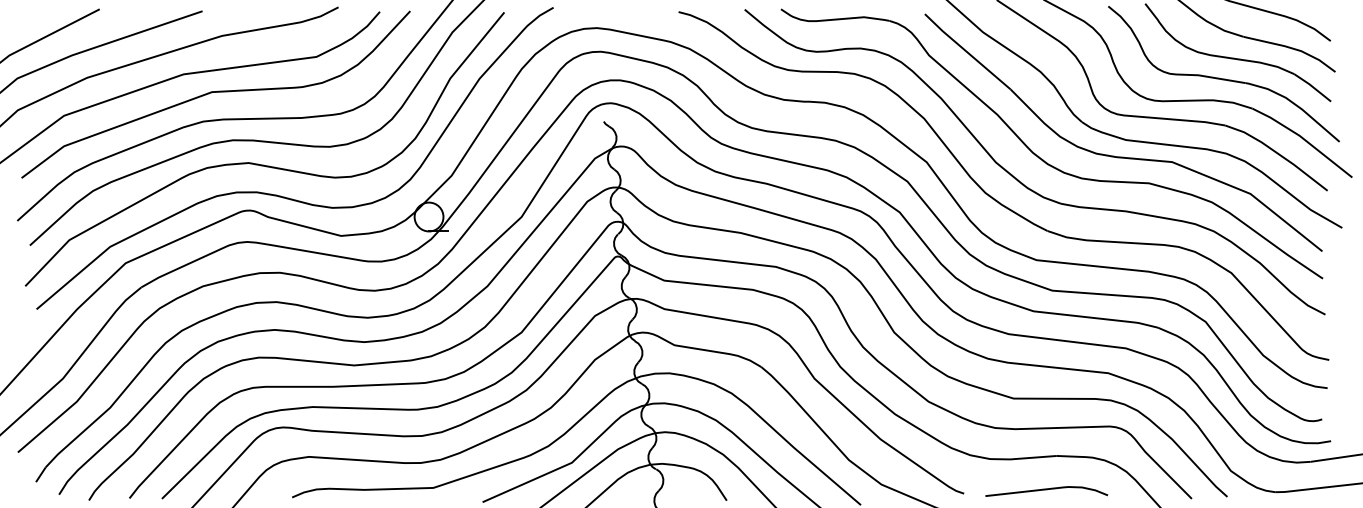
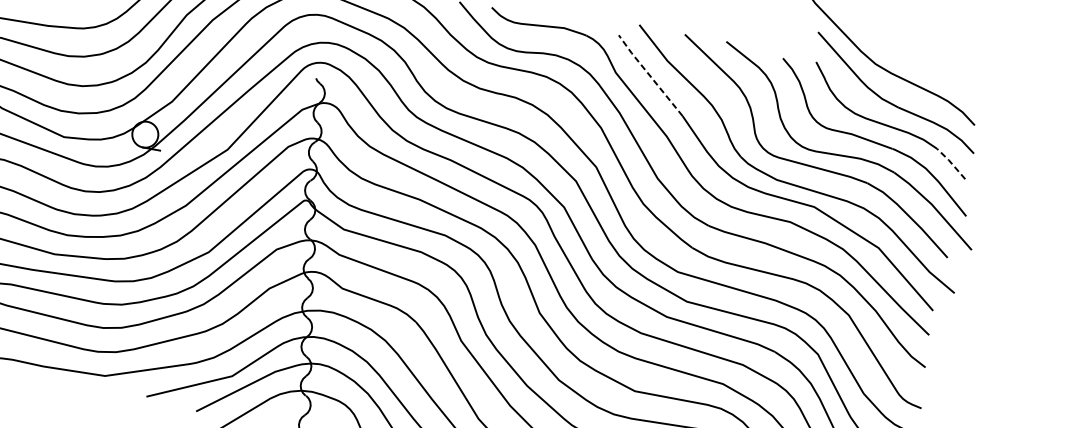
line: (966, 51) -> (649, 75), solid -> dashed
line: (1312, 86) -> (951, 162), solid -> dashed

